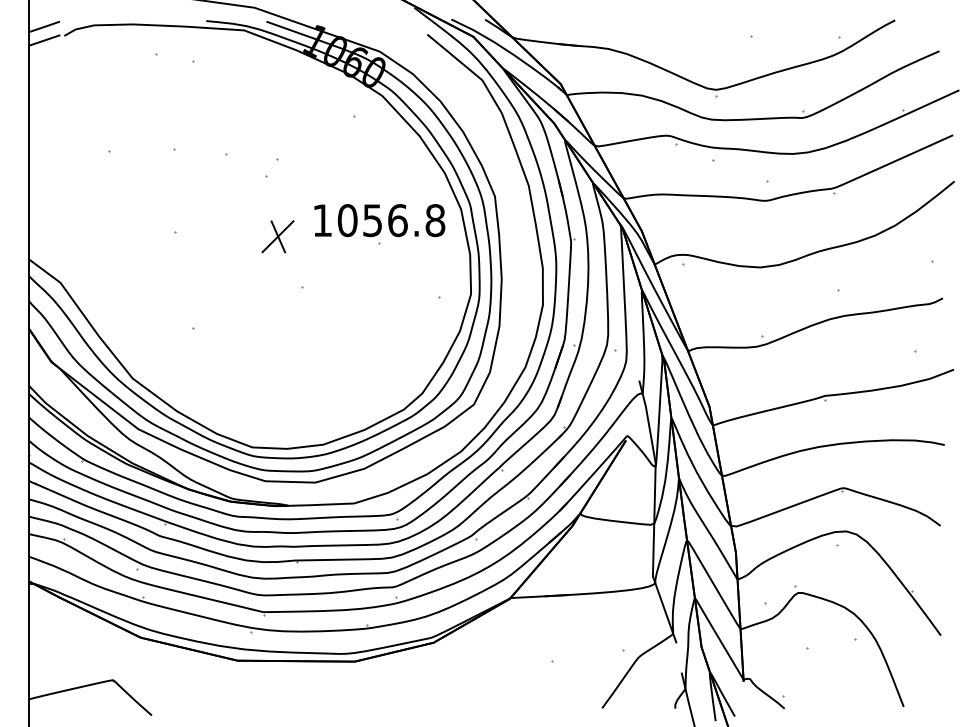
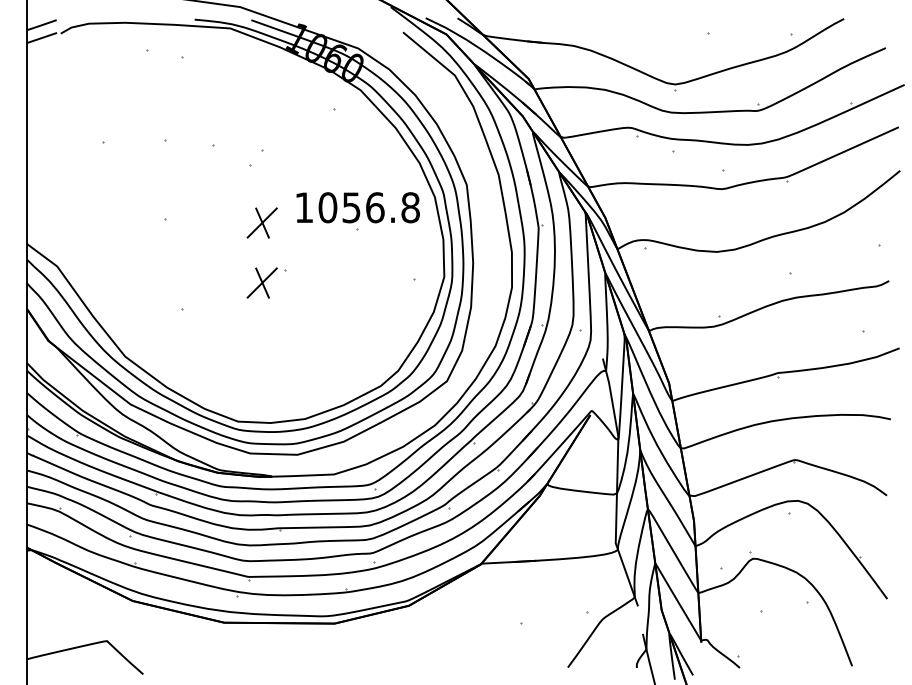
part: (277, 299) -> (261, 282), added

